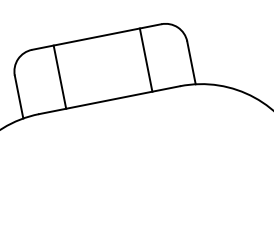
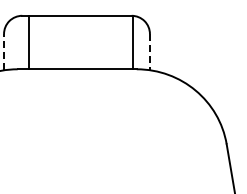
line: (146, 60) -> (133, 42), moved
line: (191, 63) -> (149, 52), solid -> dashed
line: (59, 77) -> (28, 42), moved
line: (19, 96) -> (4, 51), solid -> dashed

